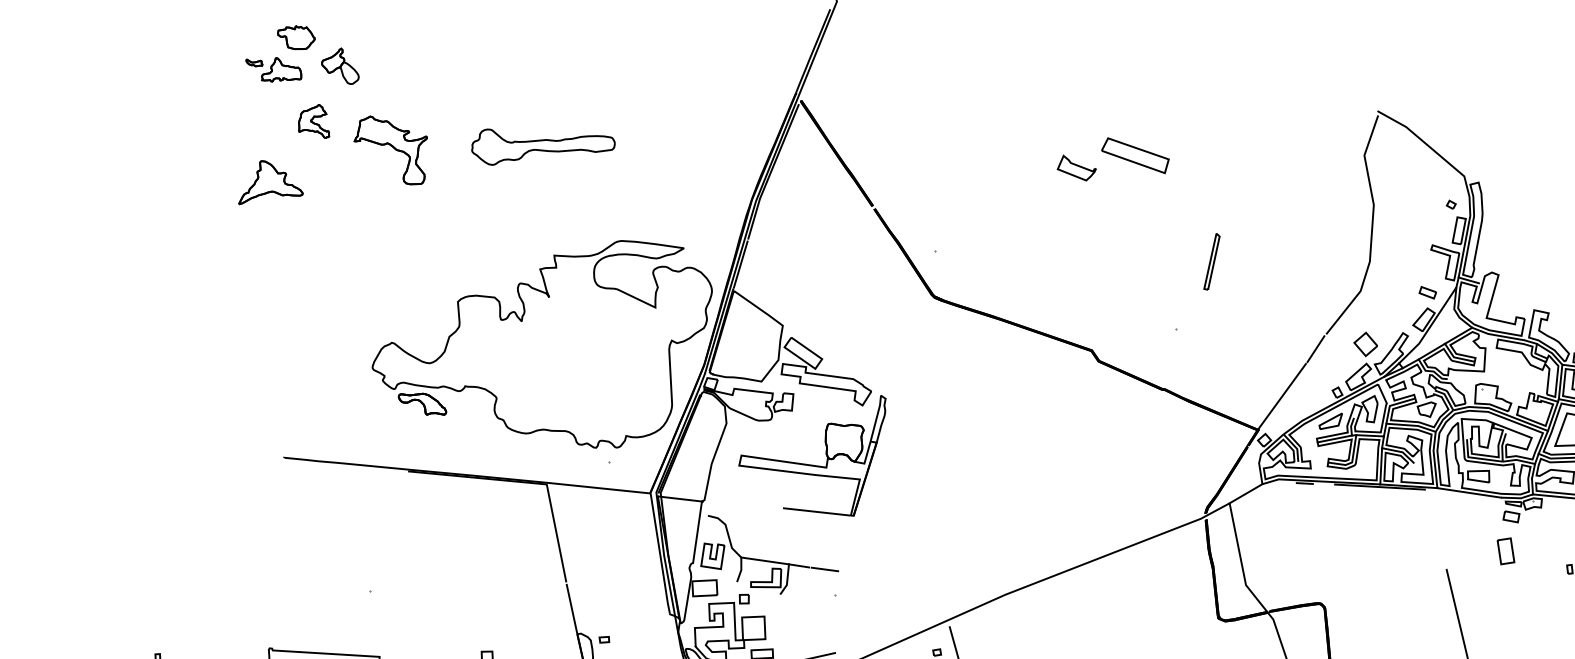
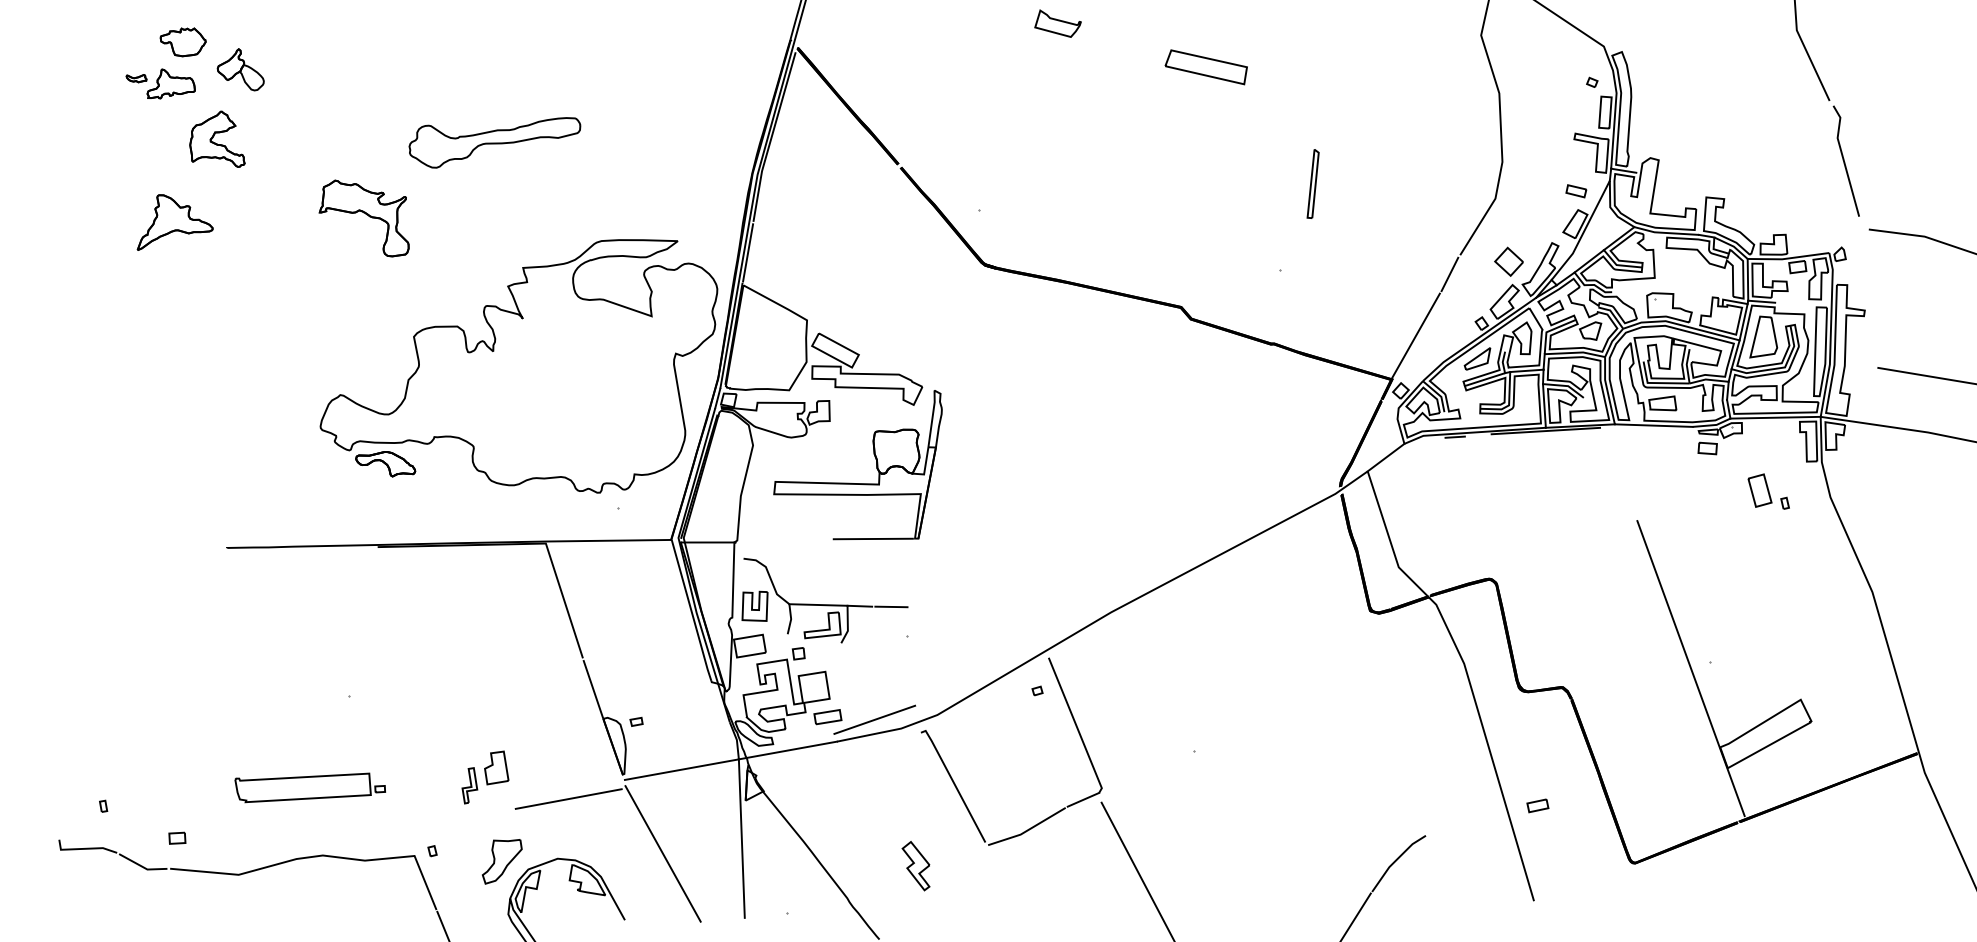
part: (315, 120) -> (217, 138), size x1.43
part: (390, 150) -> (363, 218), moved
part: (1076, 168) -> (1057, 23), moved
part: (1505, 551) -> (1759, 490), moved

